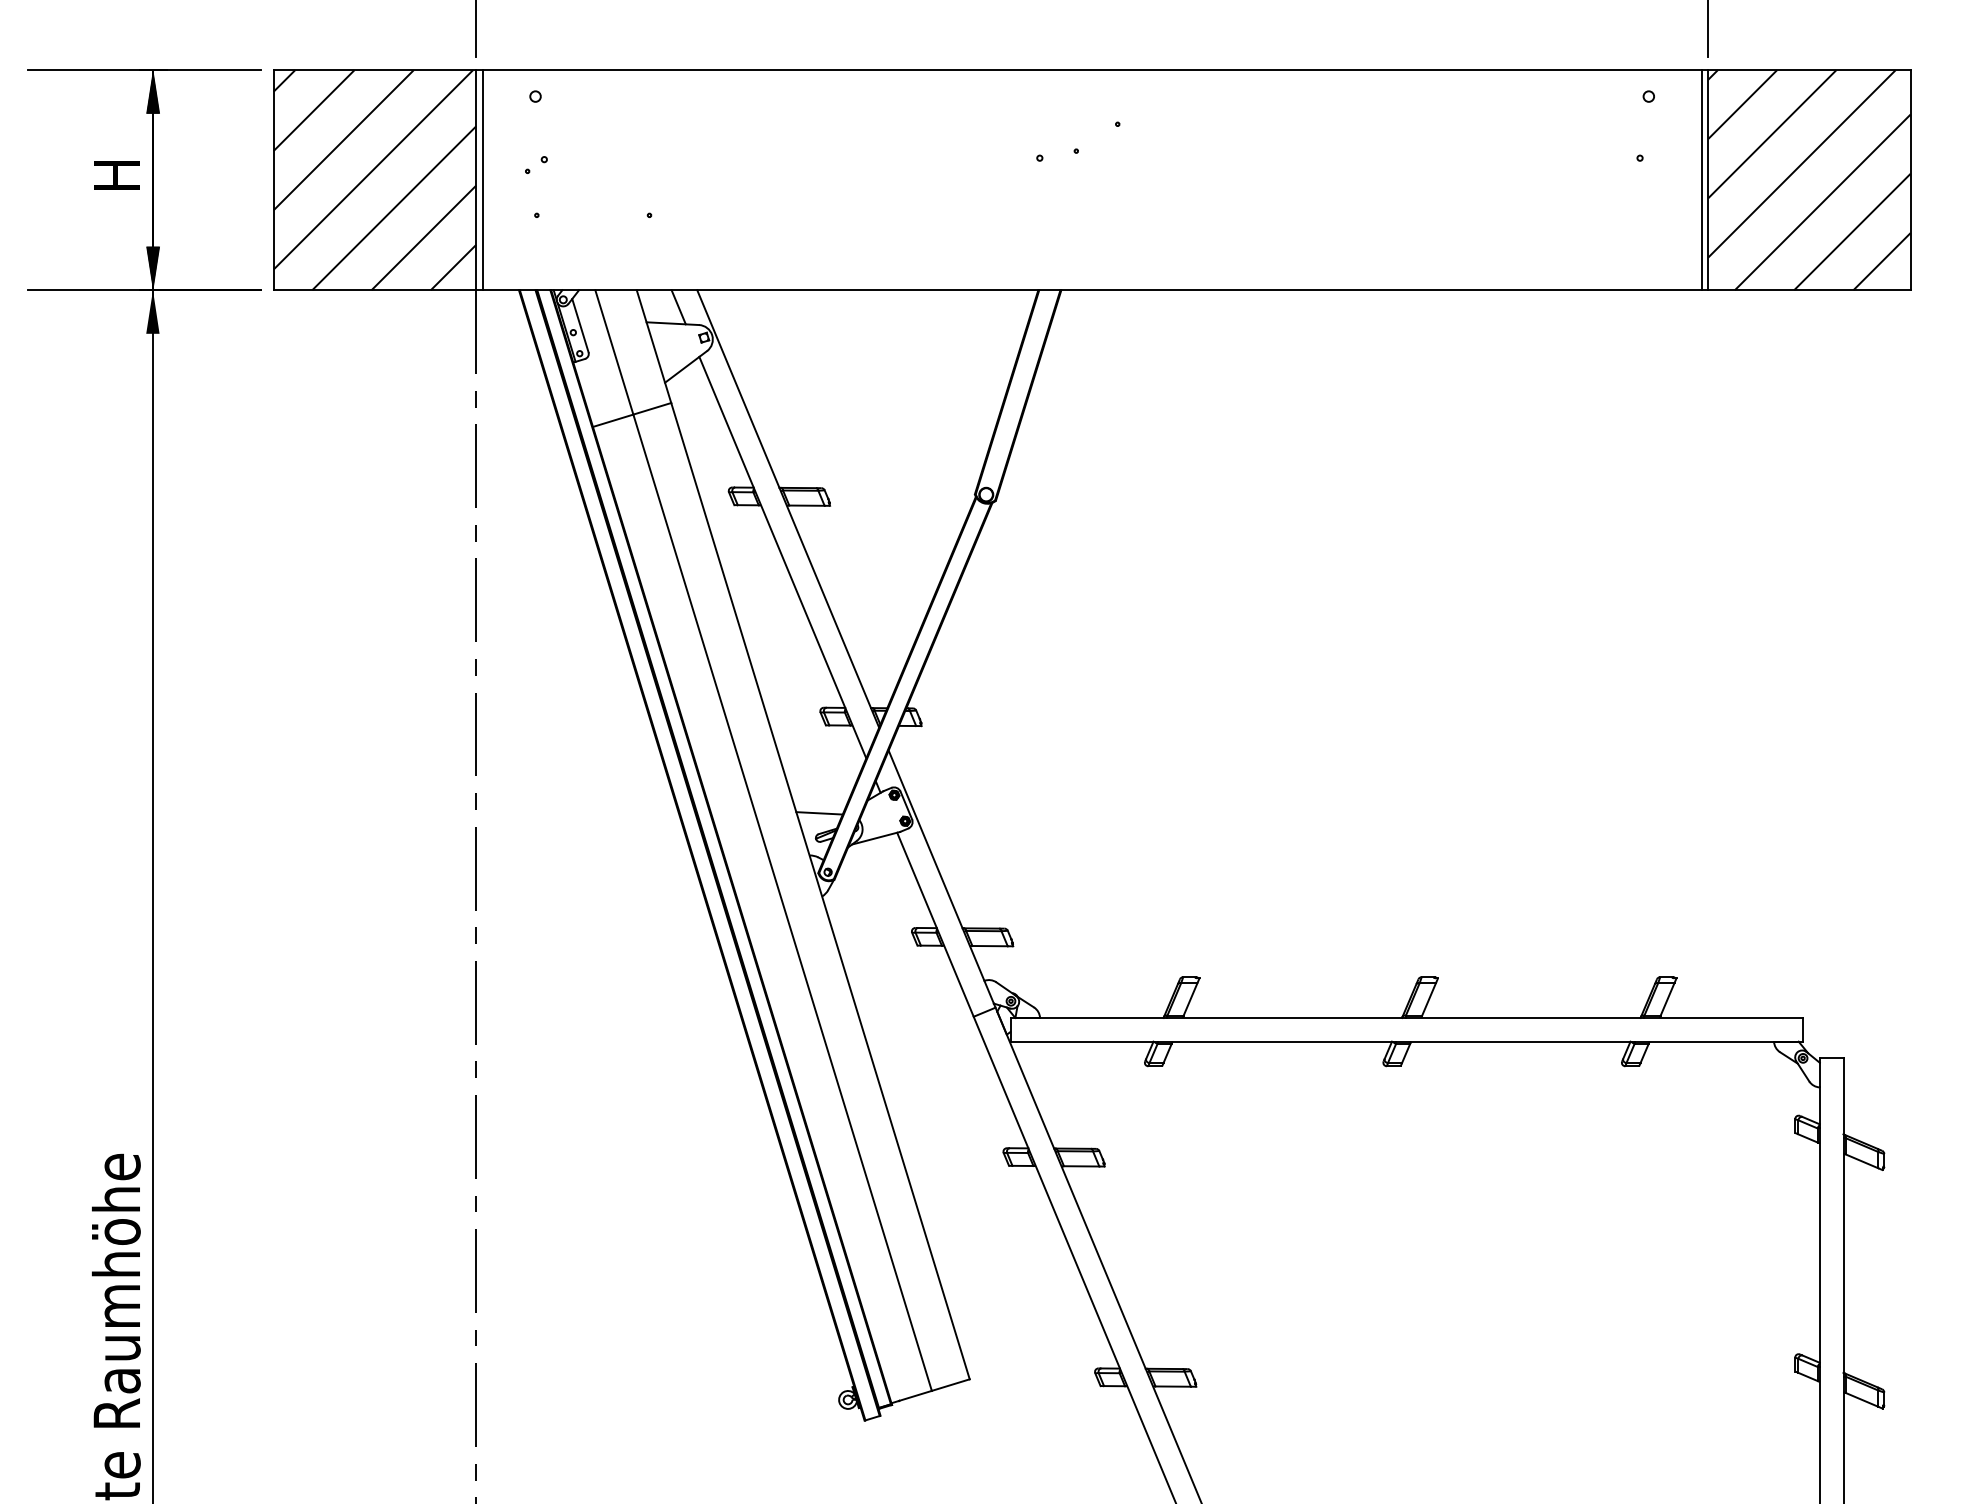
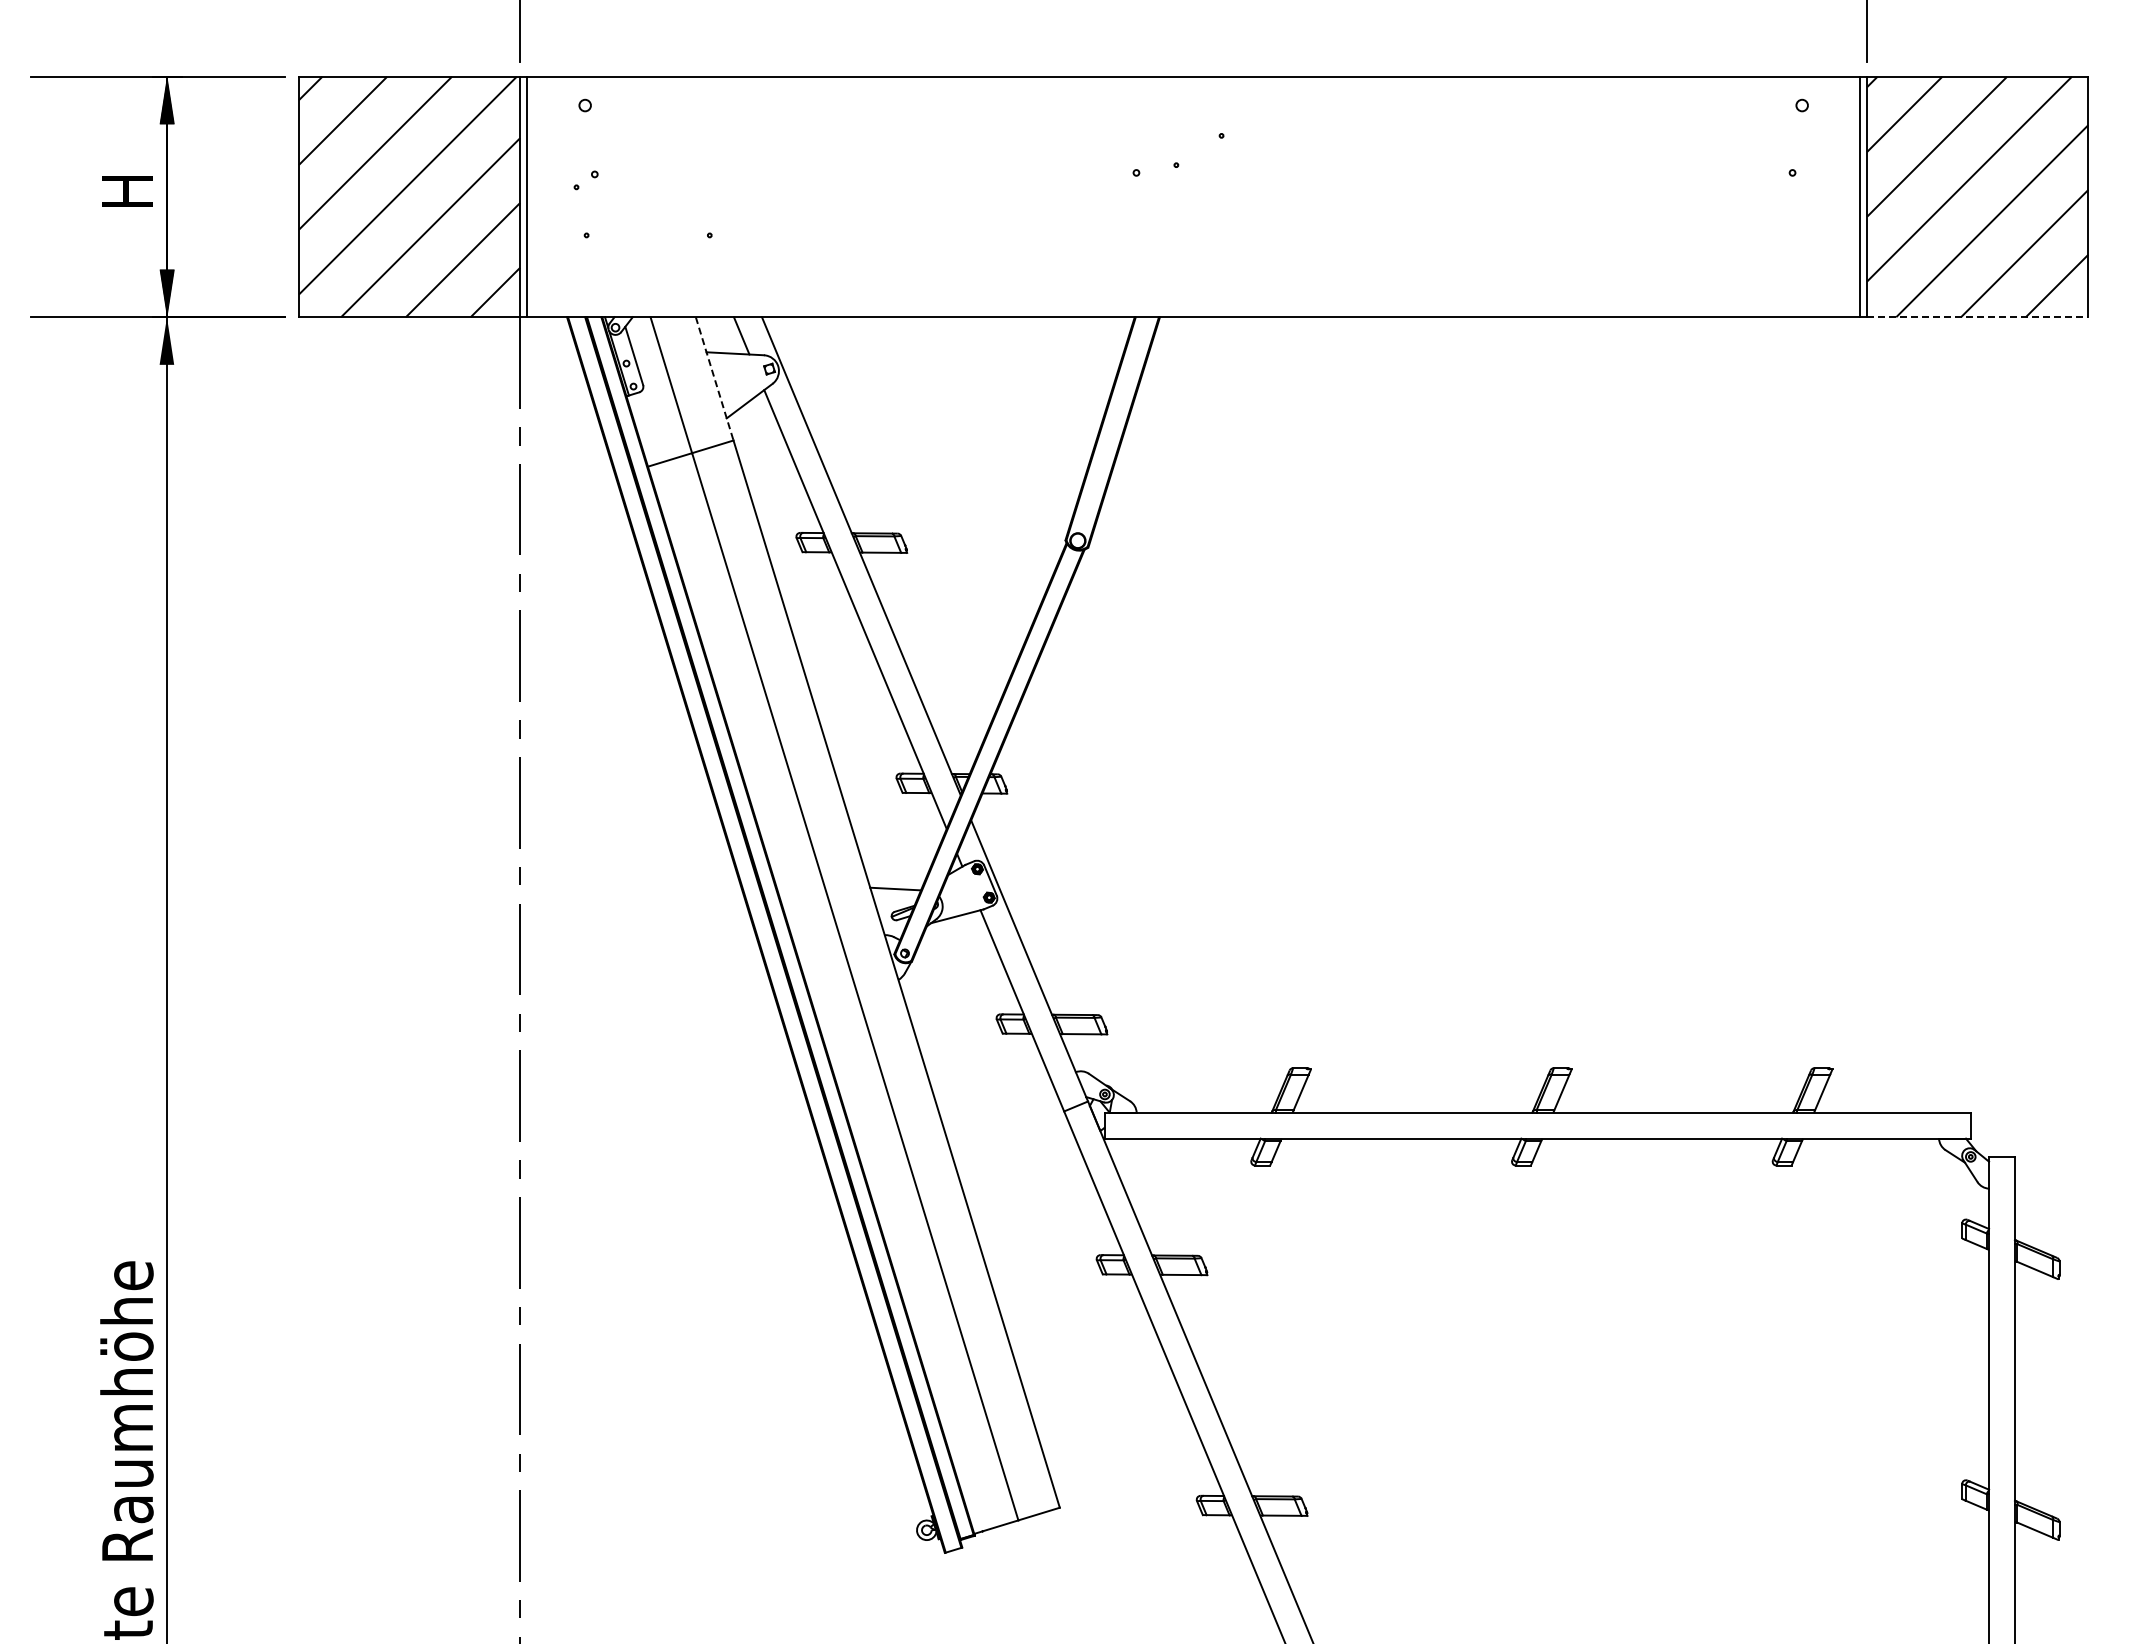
line: (1809, 290) -> (1977, 317), solid -> dashed
line: (653, 347) -> (714, 379), solid -> dashed

